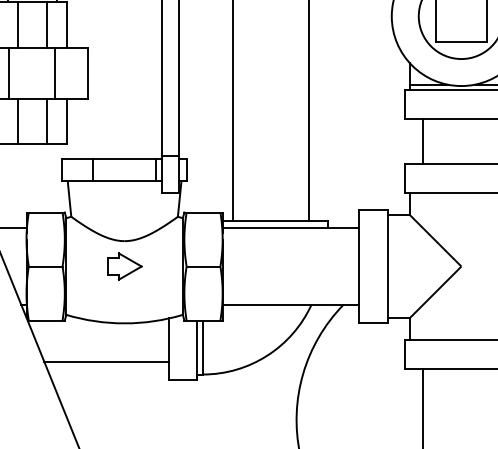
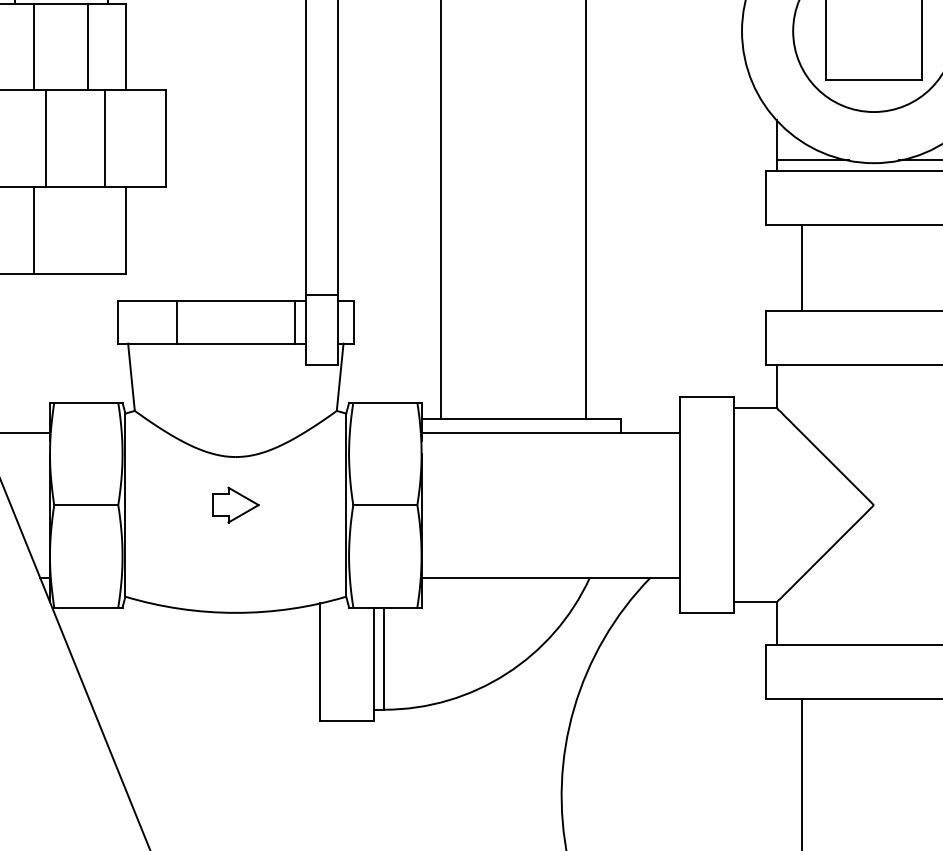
line: (9, 72) -> (46, 137), moved
line: (46, 121) -> (87, 230), removed
part: (124, 266) -> (235, 505), size x0.7
line: (106, 361) -> (201, 685), removed

